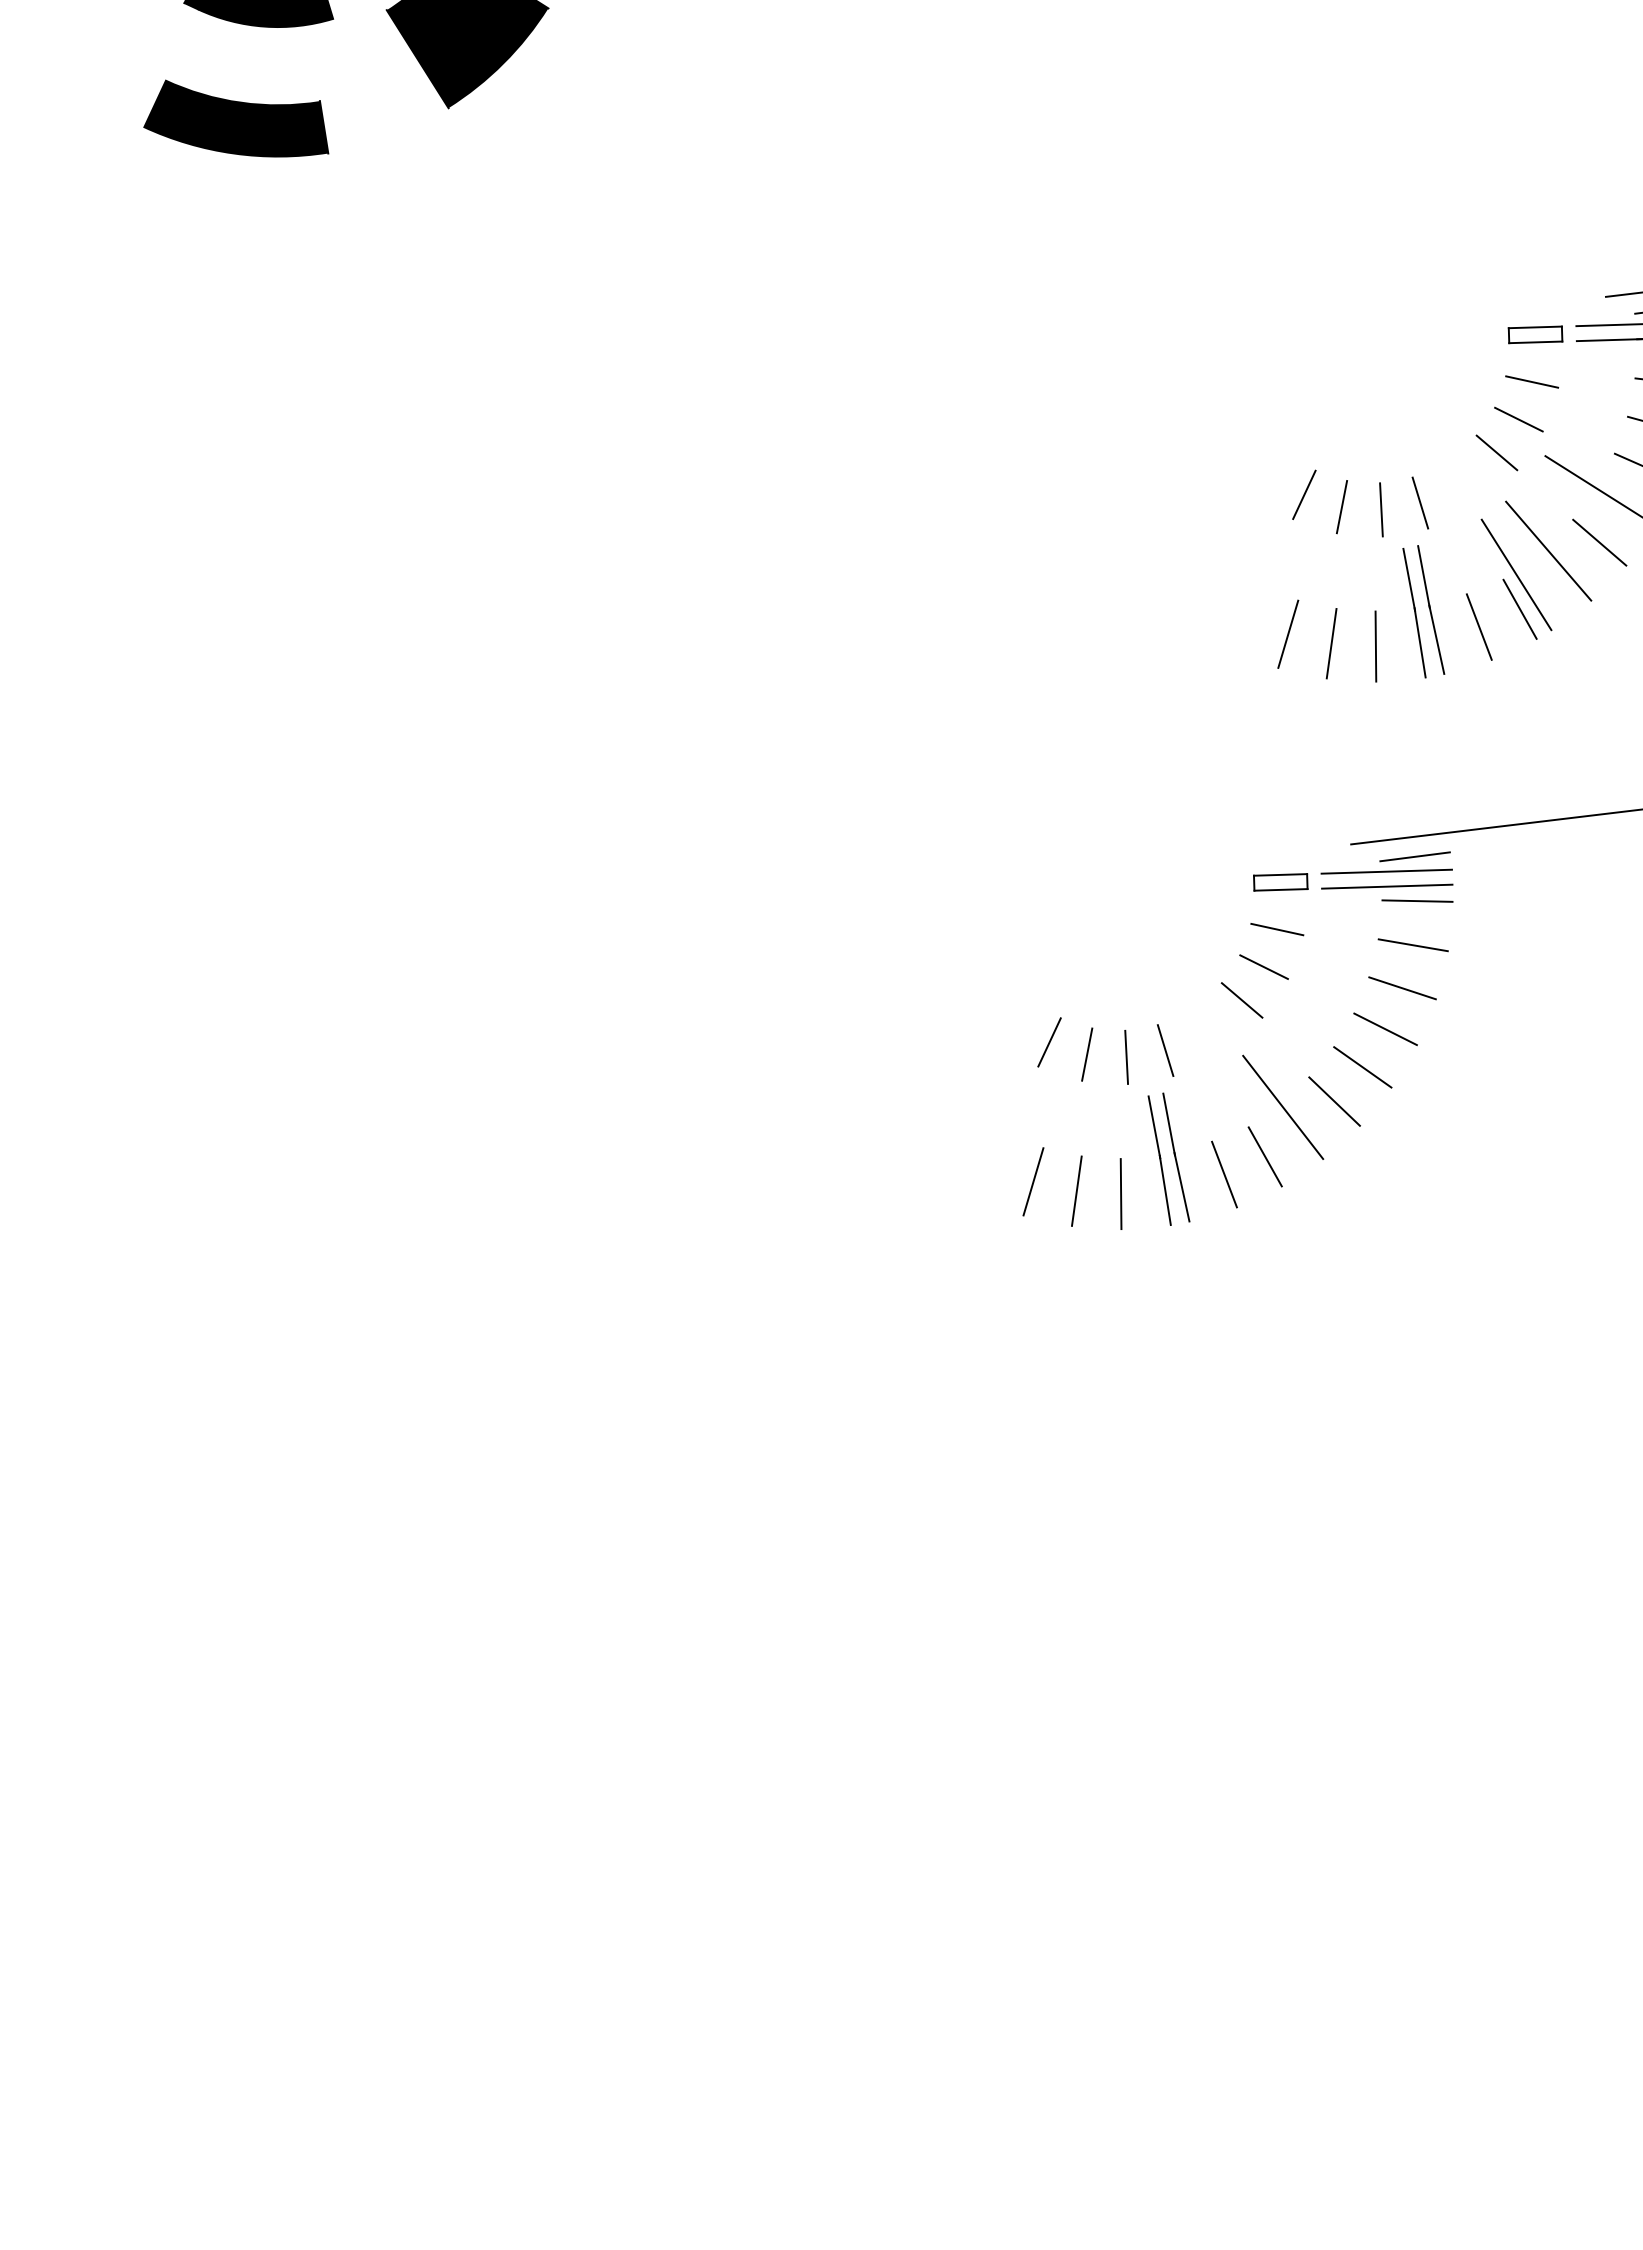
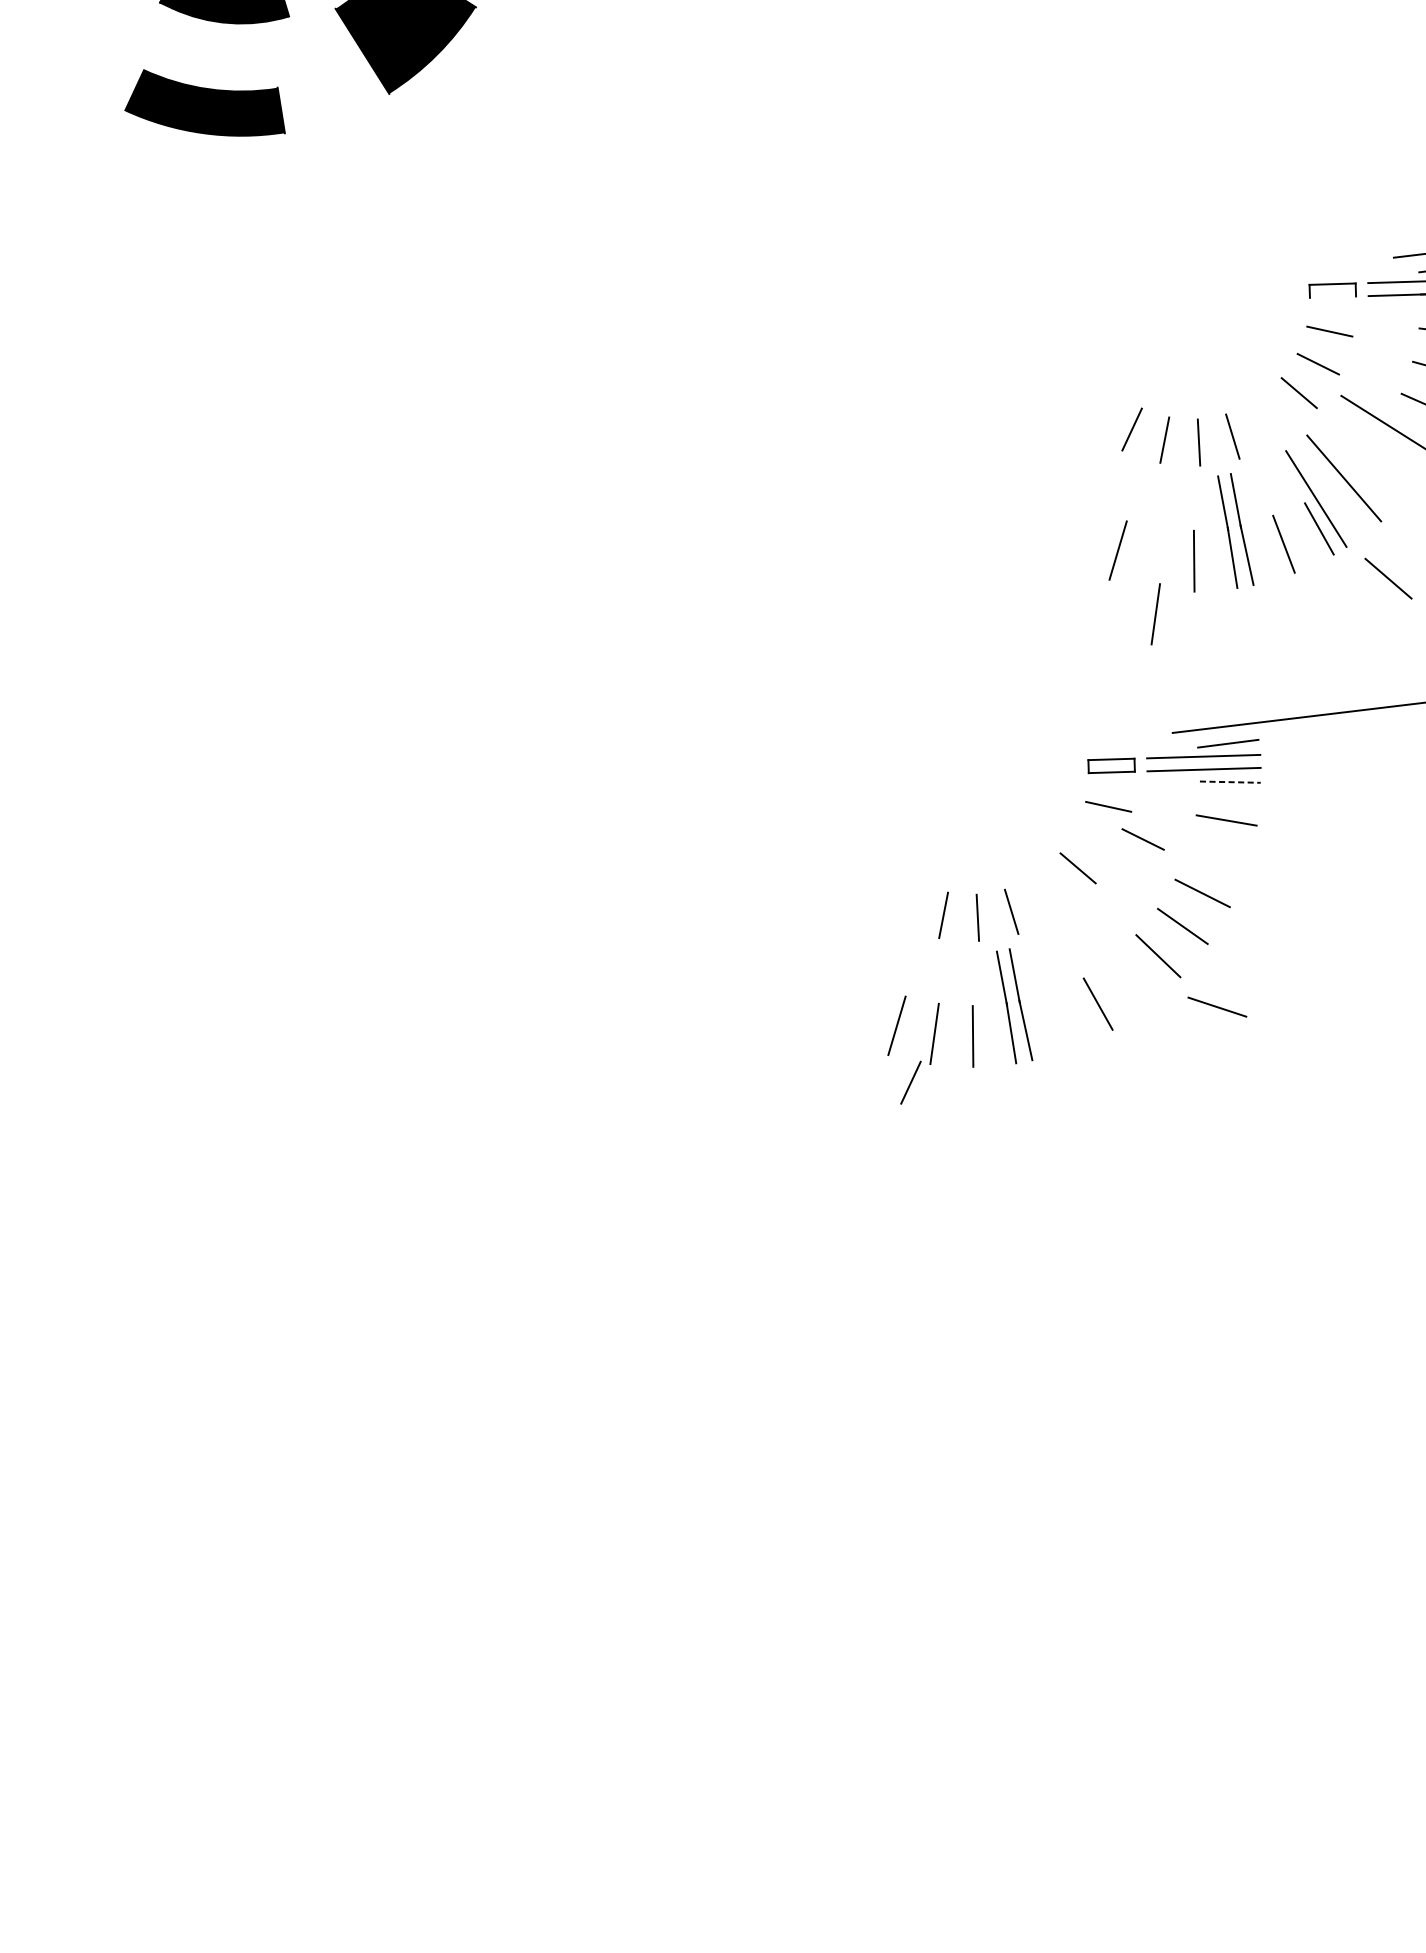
line: (1535, 342) -> (1332, 297), removed
line: (1599, 542) -> (1388, 578), moved
line: (1331, 643) -> (1155, 614), moved
line: (1417, 901) -> (1230, 782), solid -> dashed
line: (1263, 966) -> (1142, 838), moved
line: (1402, 988) -> (1217, 1007), moved
line: (1049, 1042) -> (910, 1082), moved
line: (1283, 1107) -> (1114, 961), removed
line: (1224, 1174) -> (1062, 1019), removed

